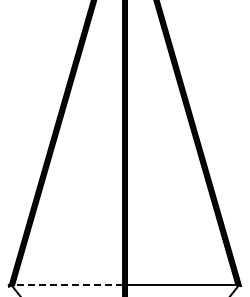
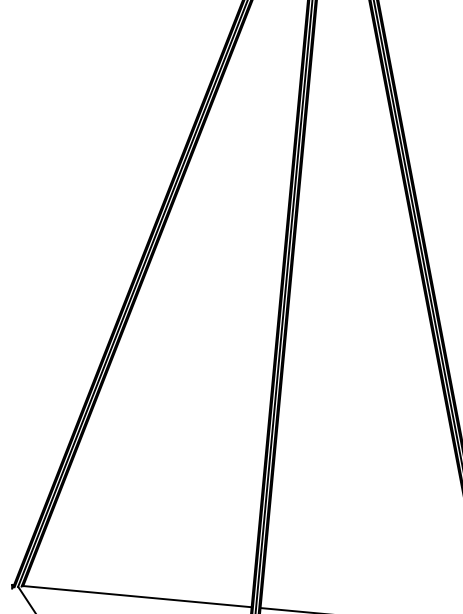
line: (68, 285) -> (137, 597), dashed -> solid

